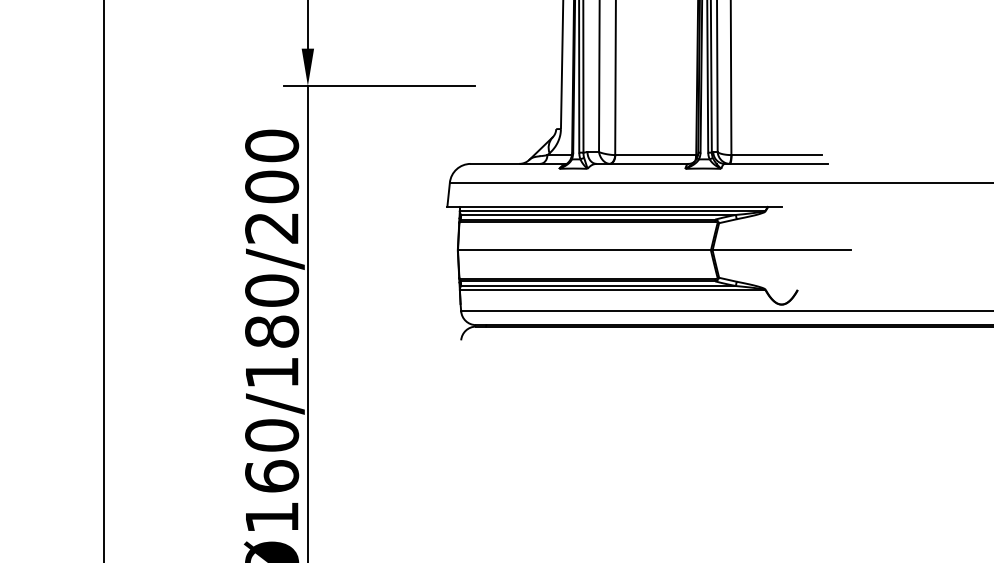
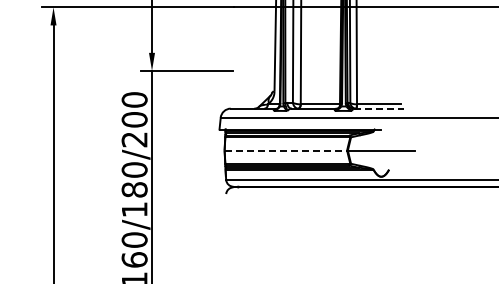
line: (775, 163) -> (378, 108), solid -> dashed
line: (585, 250) -> (286, 150), solid -> dashed

